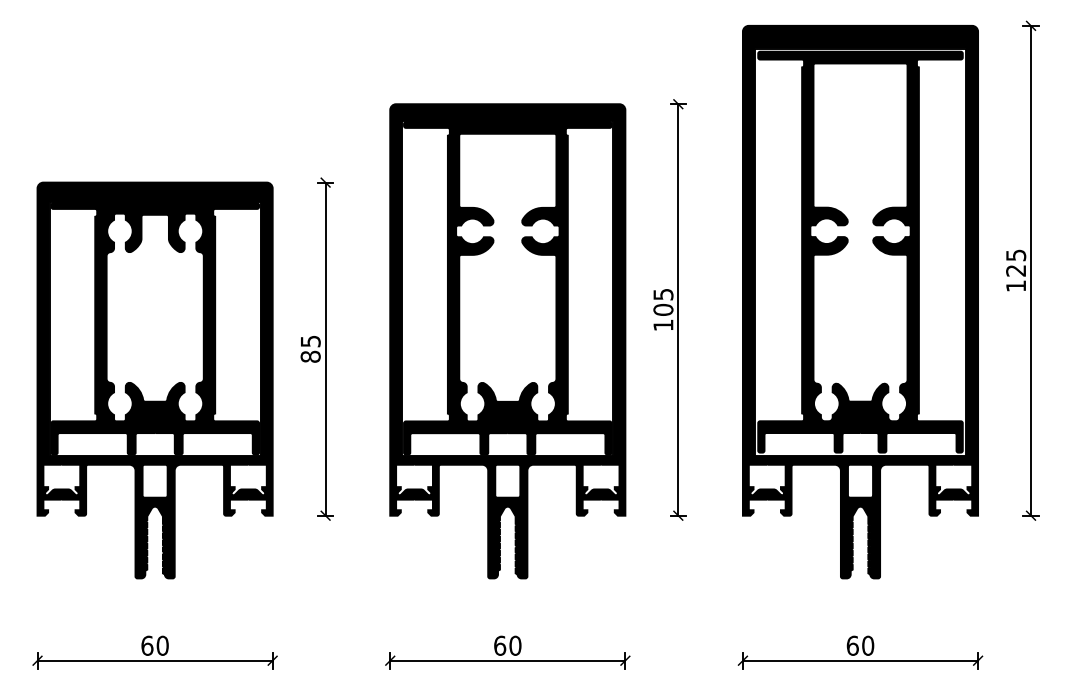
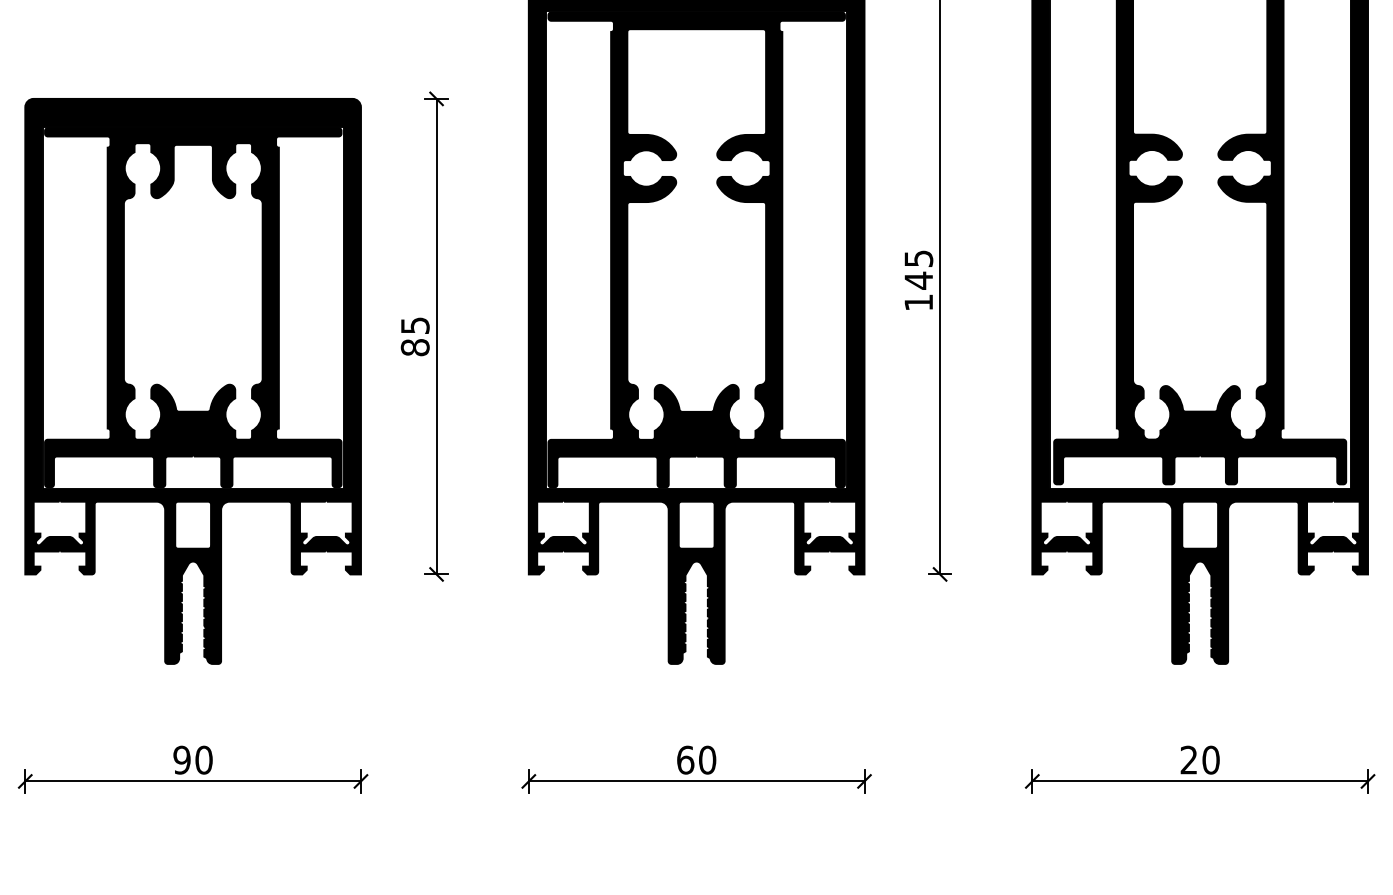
text: (663, 309) -> (918, 280), 105 -> 145
text: (147, 645) -> (182, 759), 60 -> 90
text: (852, 645) -> (1188, 759), 60 -> 20

